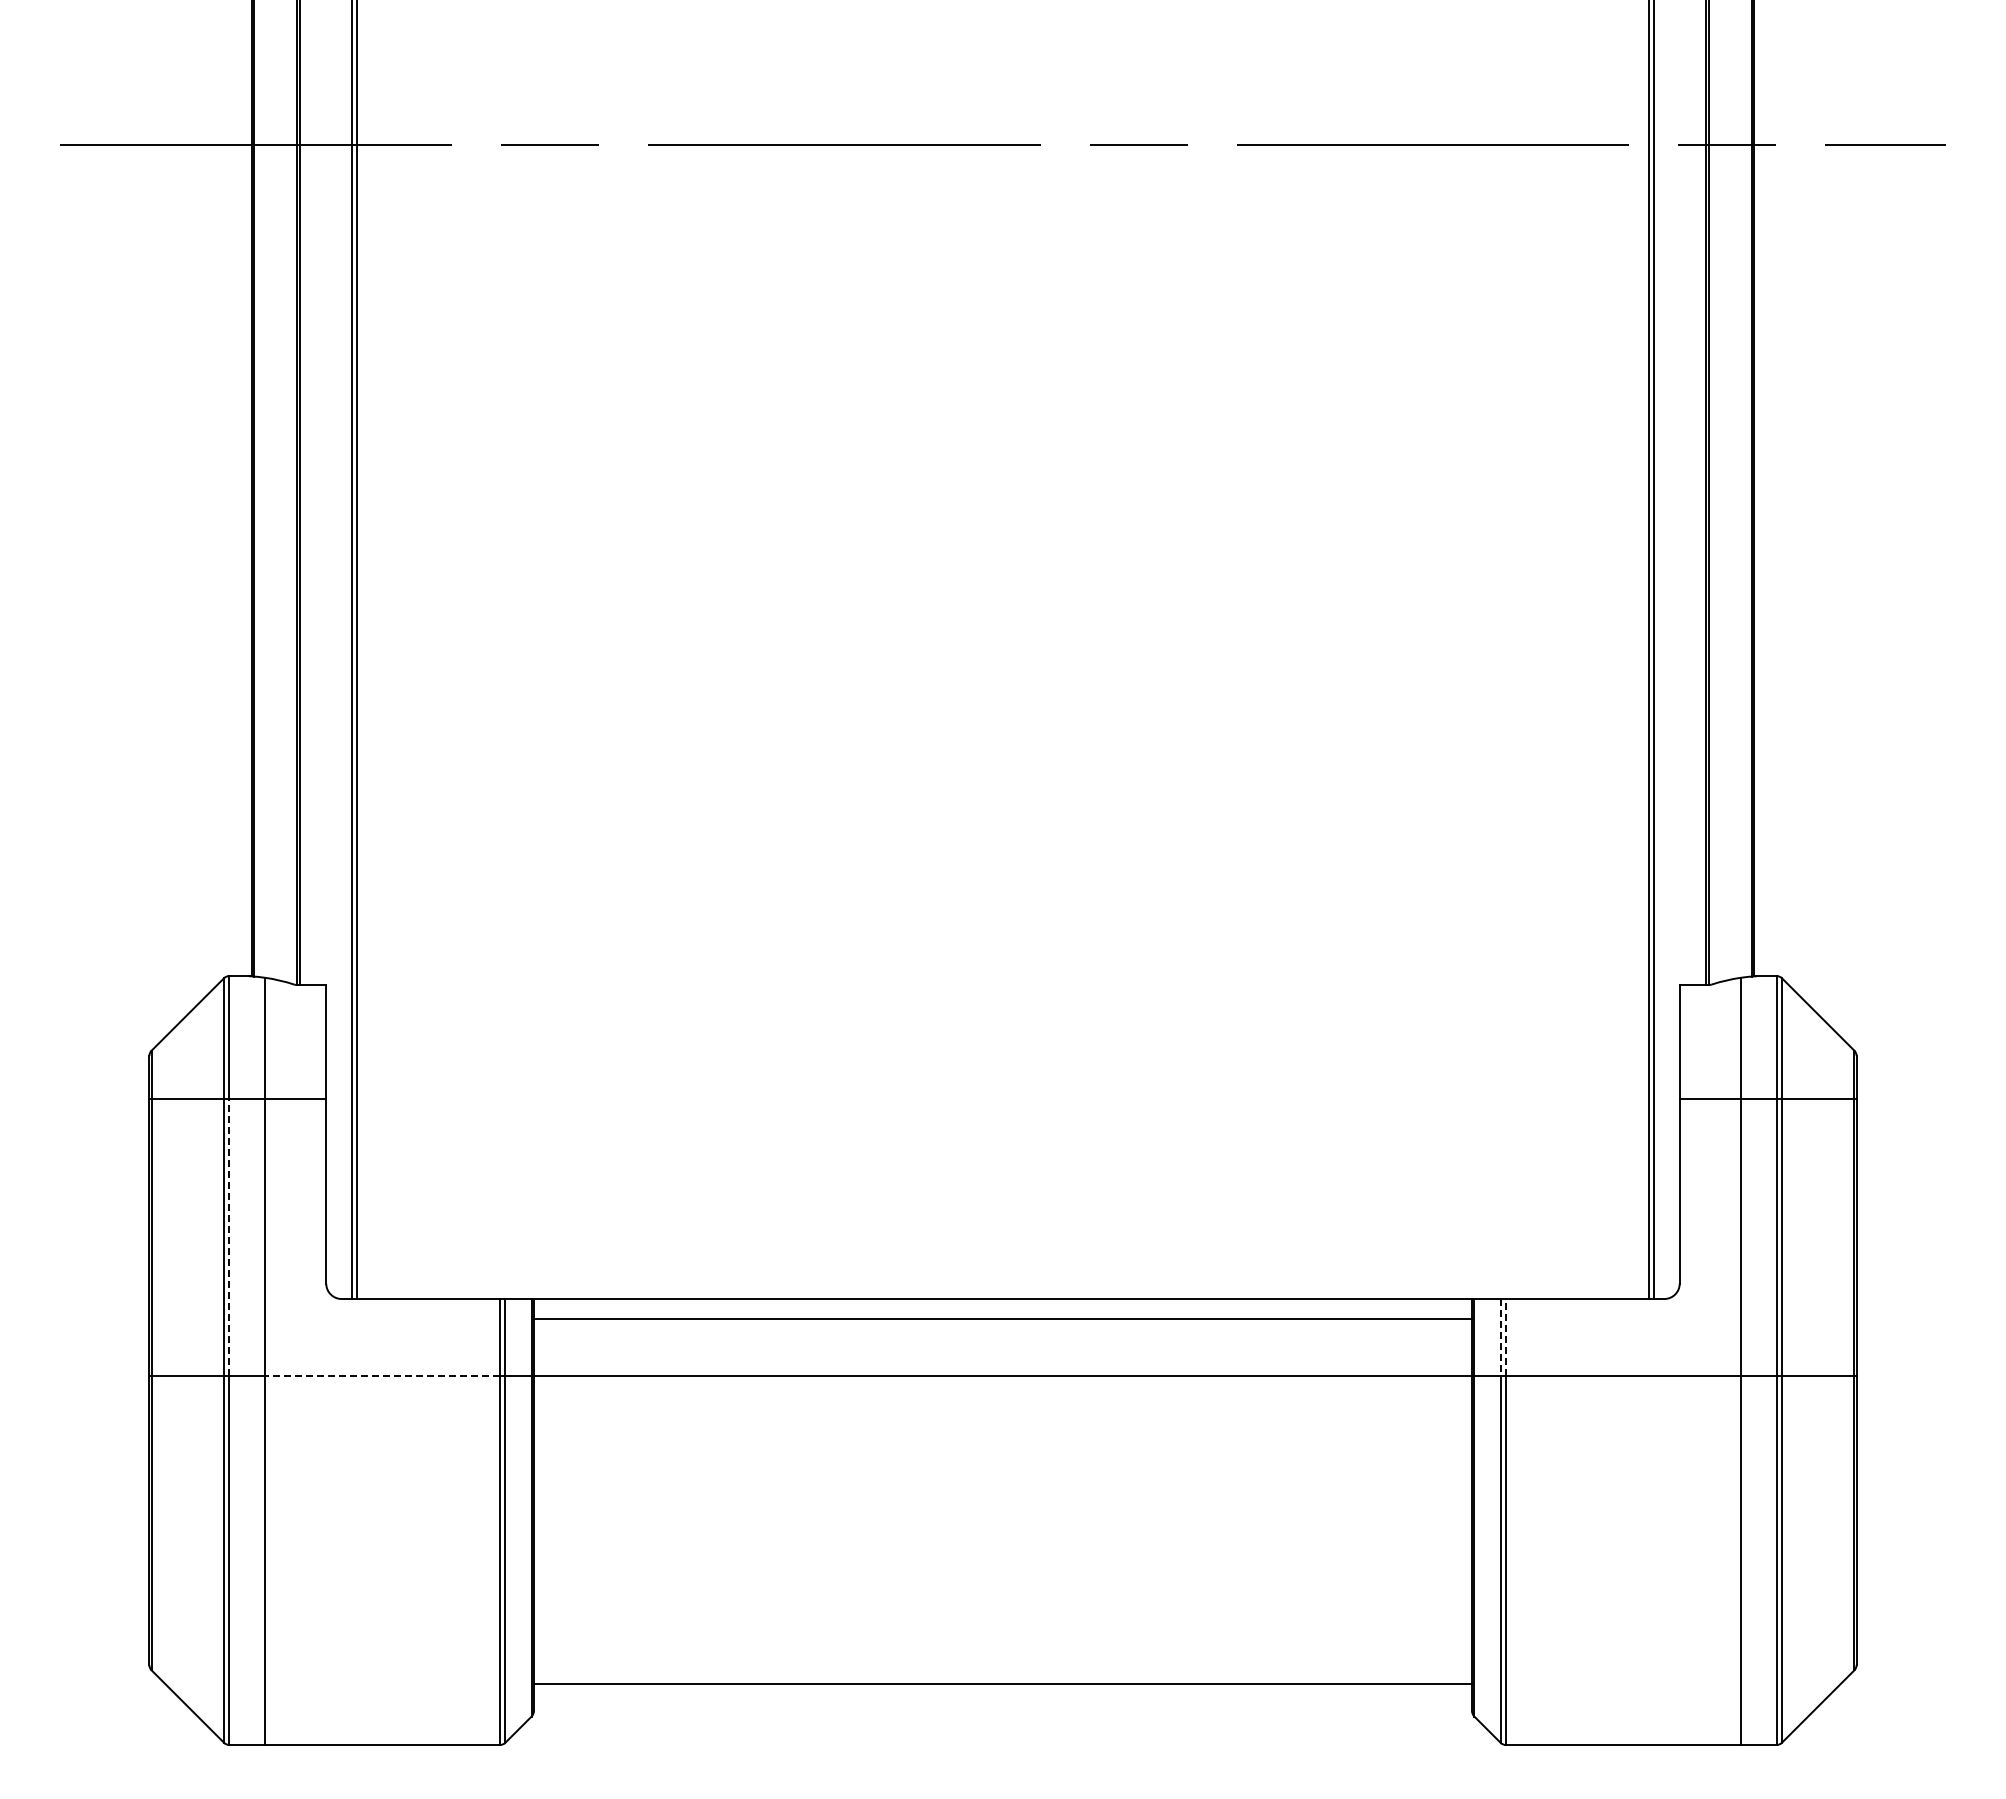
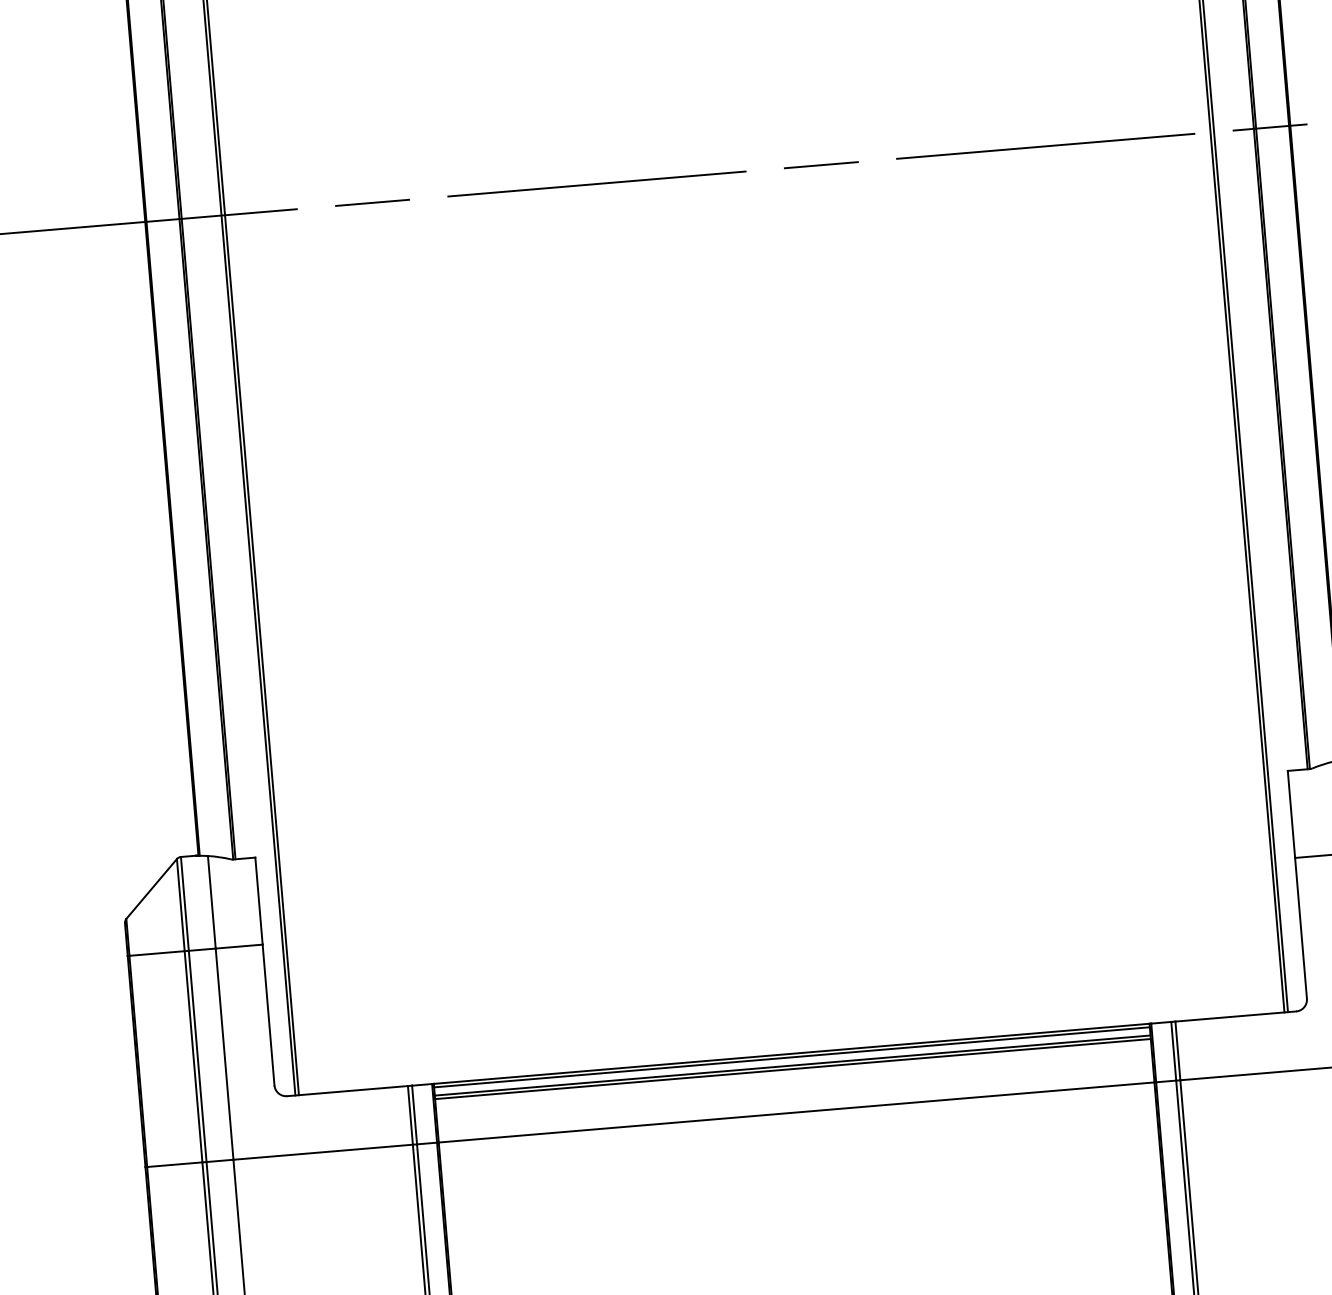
line: (229, 1236) -> (197, 1055), dashed -> solid
line: (1002, 1303) -> (791, 1057), added
line: (1002, 1314) -> (792, 1065), added
line: (1506, 1336) -> (1178, 1050), dashed -> solid
line: (1500, 1337) -> (1173, 1051), dashed -> solid
line: (382, 1375) -> (323, 1151), dashed -> solid

